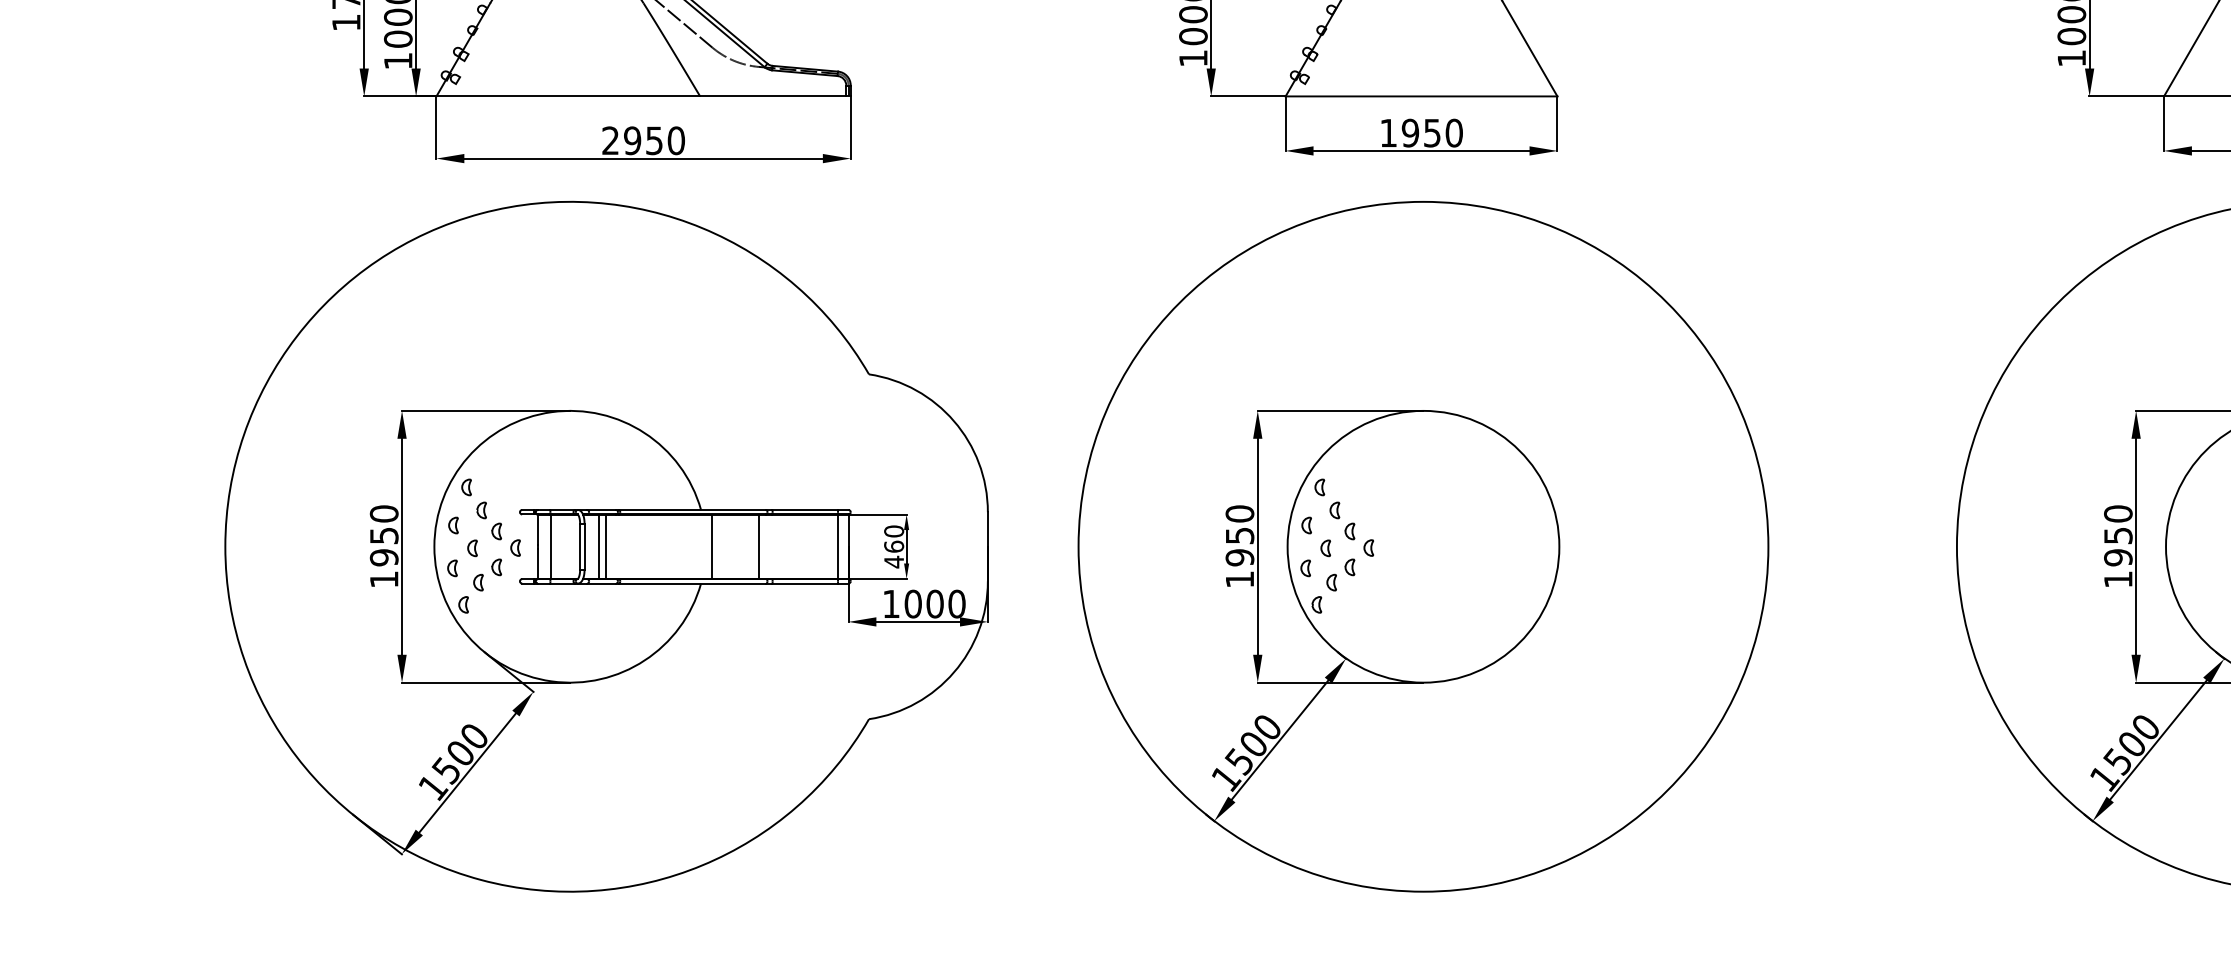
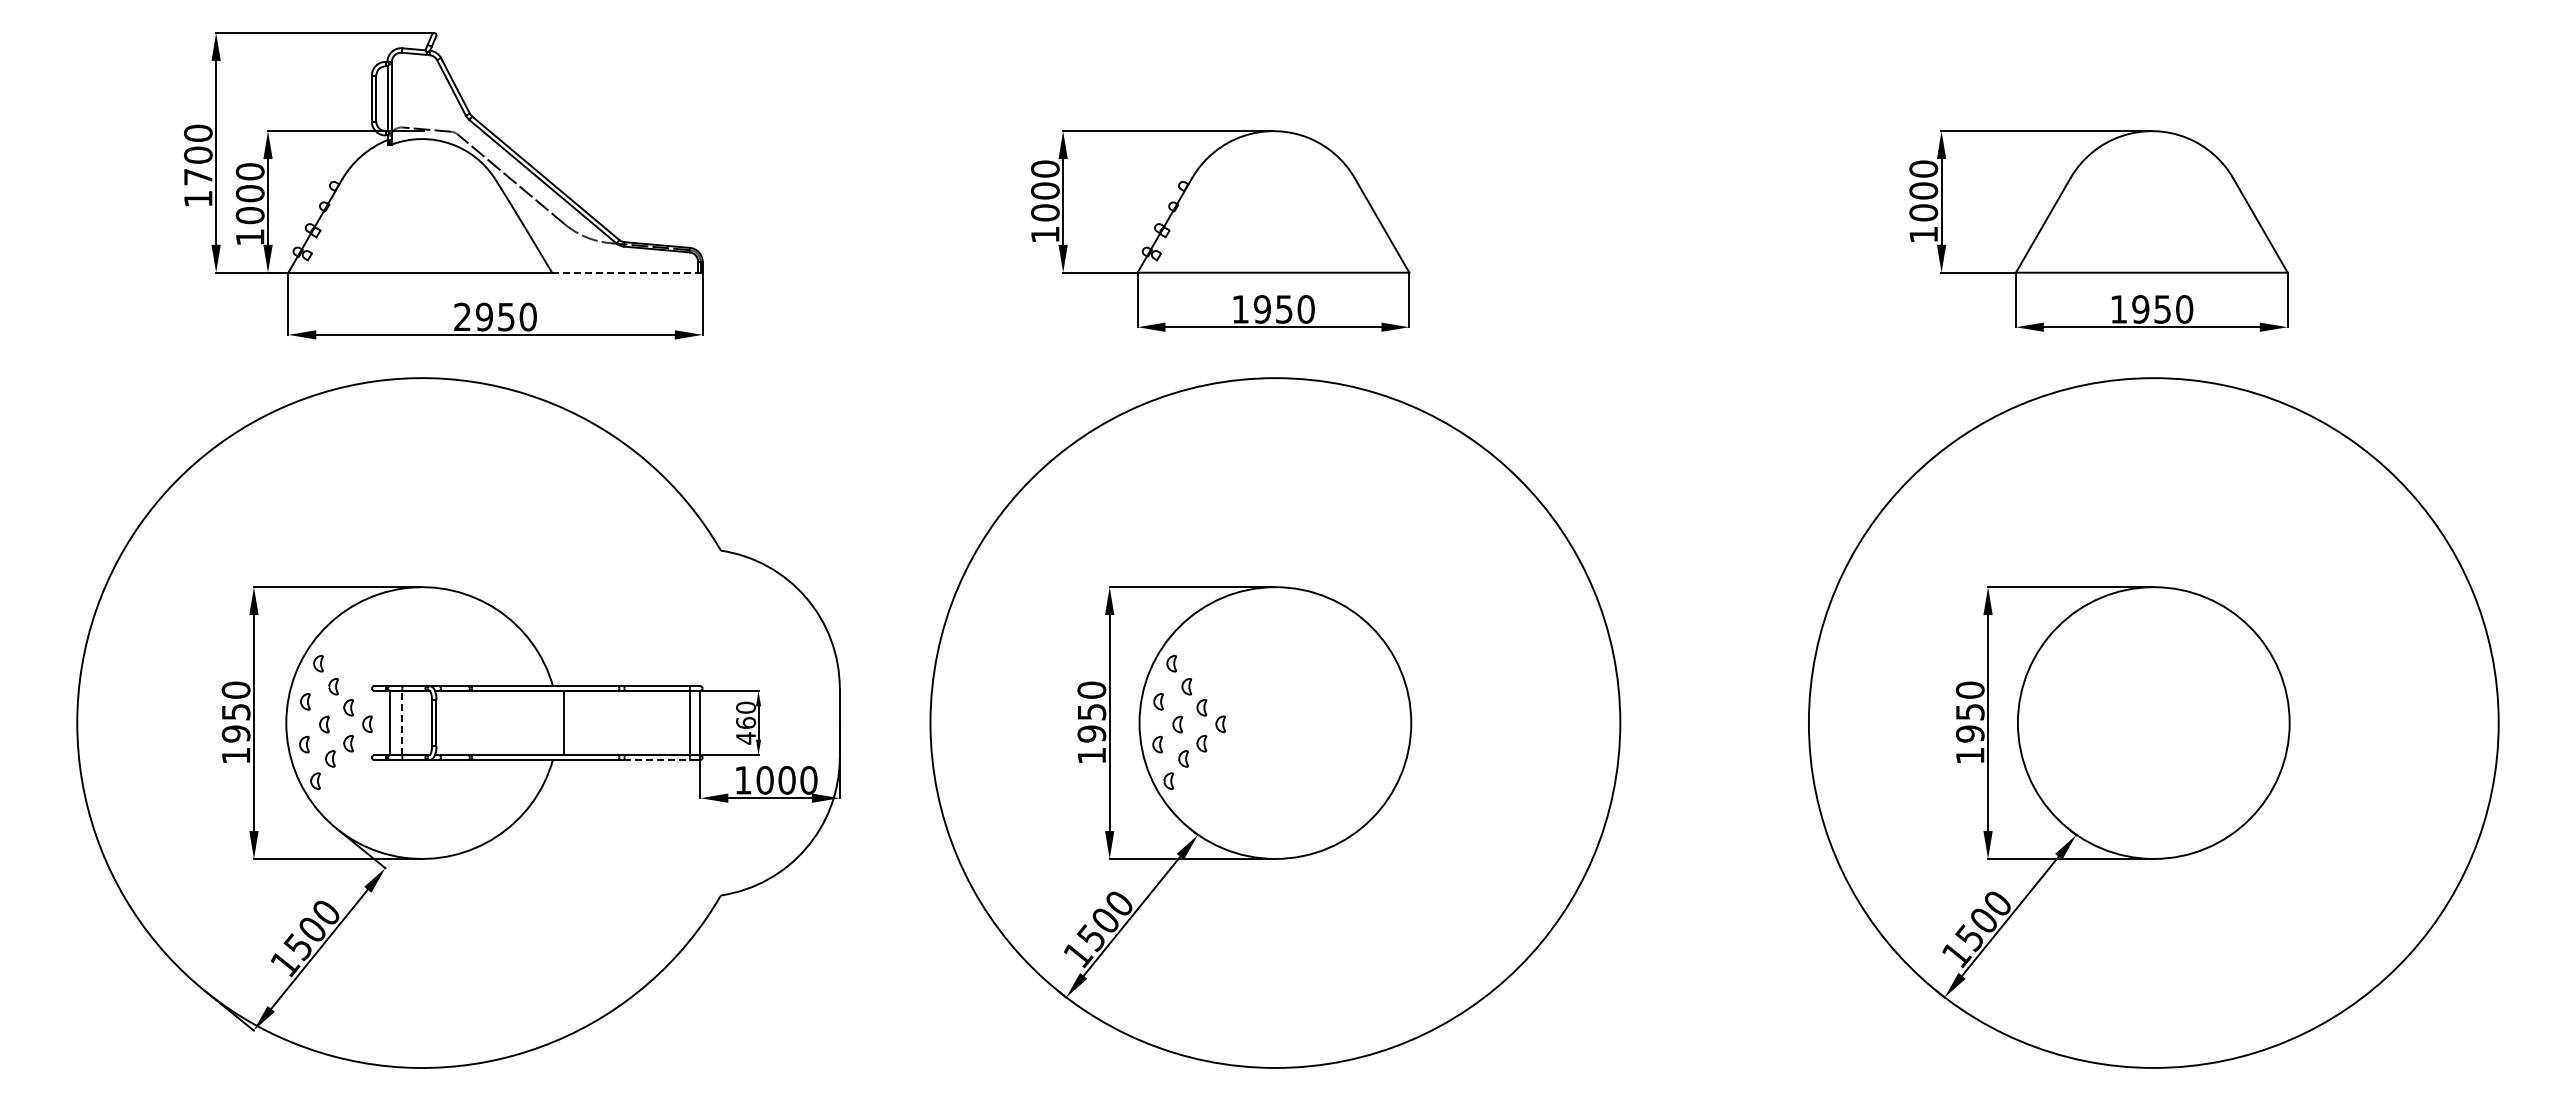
line: (773, 96) -> (625, 272), solid -> dashed
line: (550, 546) -> (402, 722), solid -> dashed
line: (599, 547) -> (451, 723), removed
line: (605, 547) -> (457, 723), removed
line: (758, 547) -> (610, 723), removed
line: (805, 583) -> (657, 759), solid -> dashed

